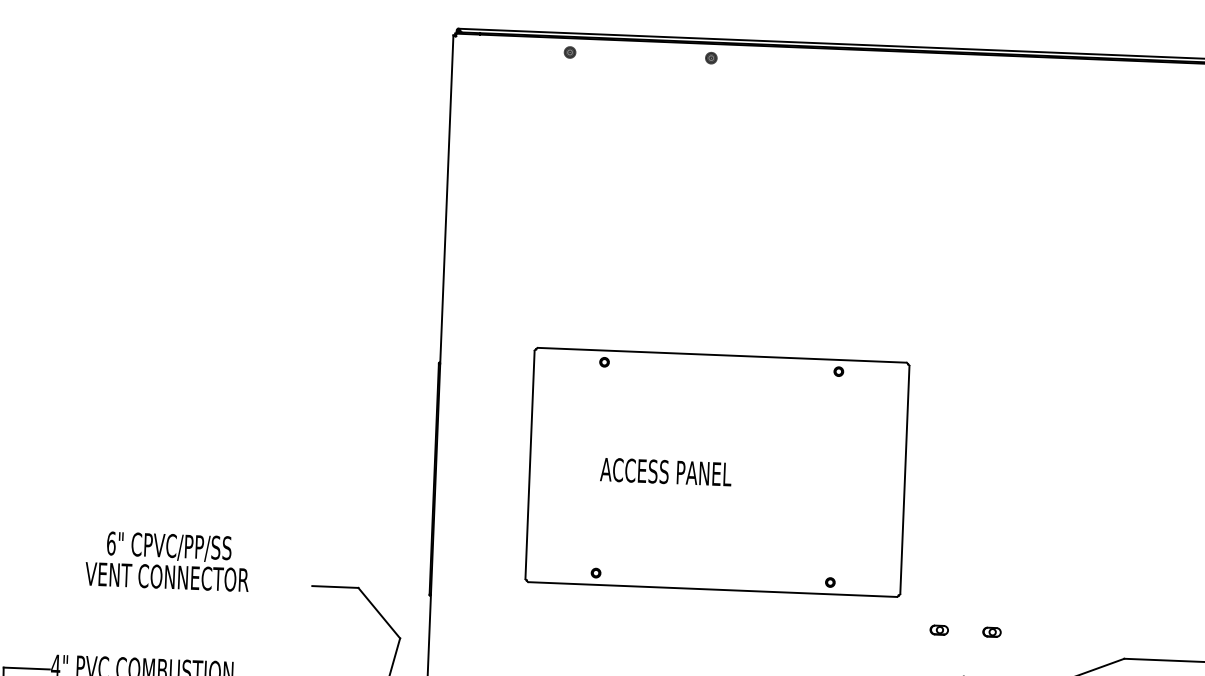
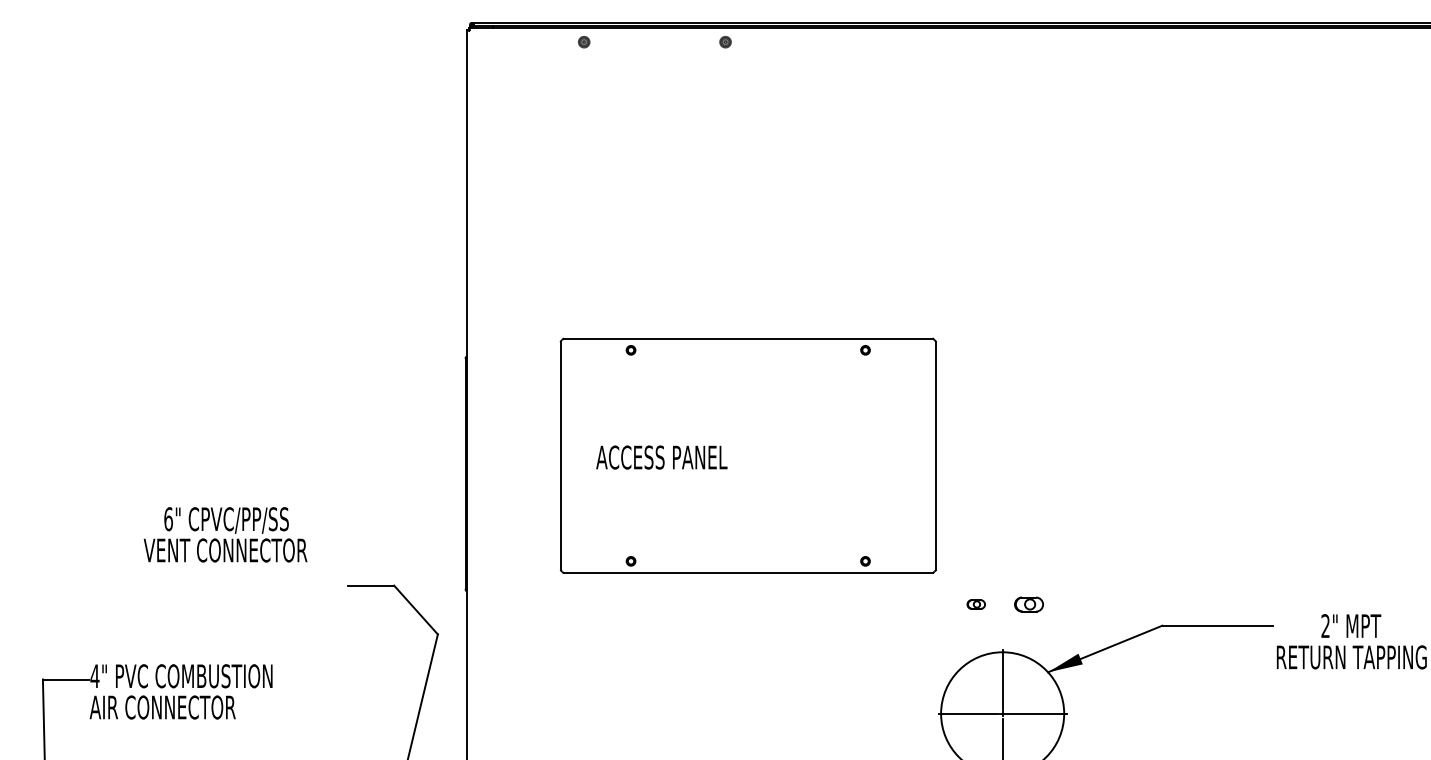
text: (665, 472) -> (661, 457), moved
text: (167, 561) -> (225, 534), moved
part: (991, 632) -> (1028, 604), size x1.6

